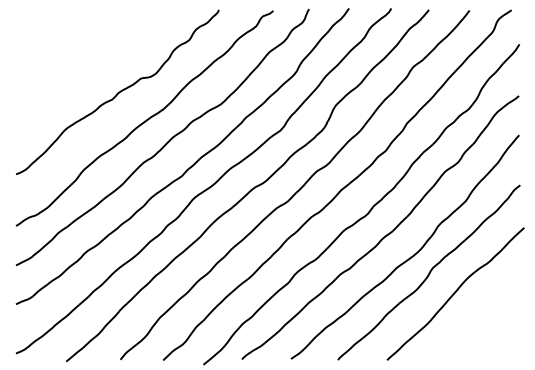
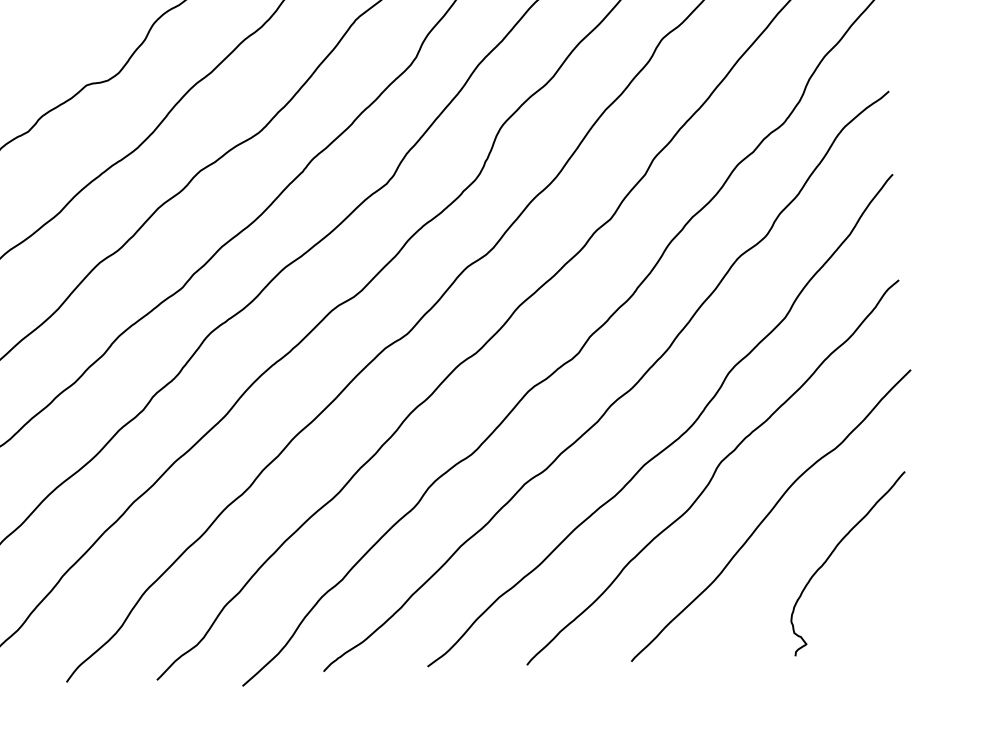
curve: (485, 312) -> (835, 552), added

